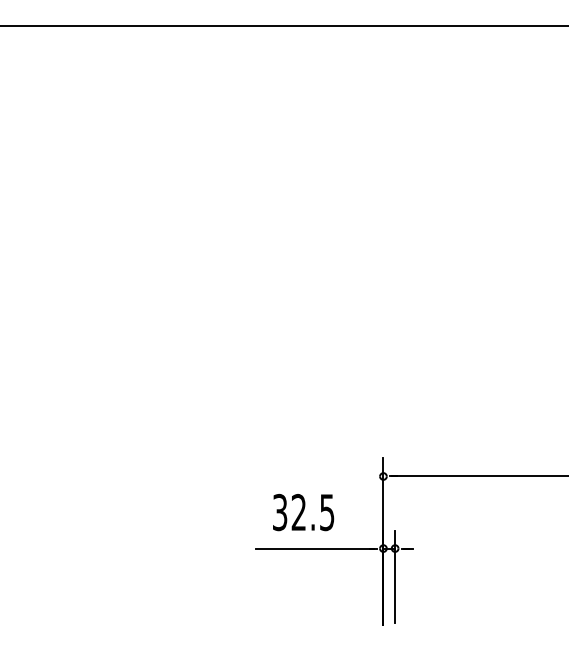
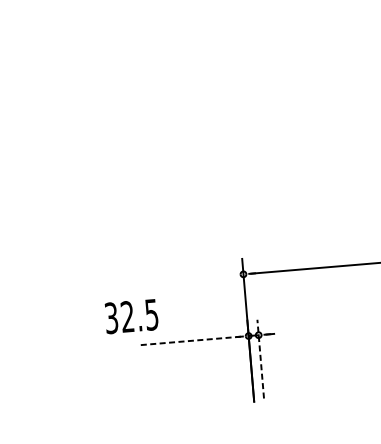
text: (303, 512) -> (131, 316), moved
line: (314, 548) -> (189, 340), solid -> dashed
line: (395, 576) -> (261, 359), solid -> dashed

